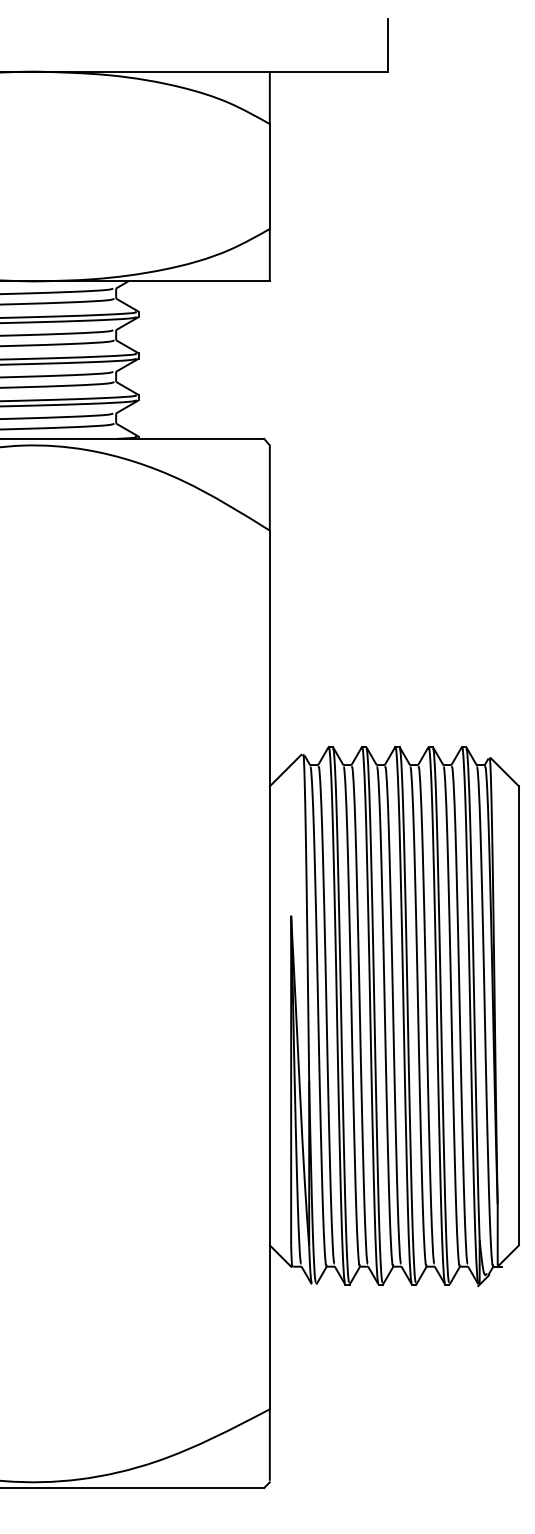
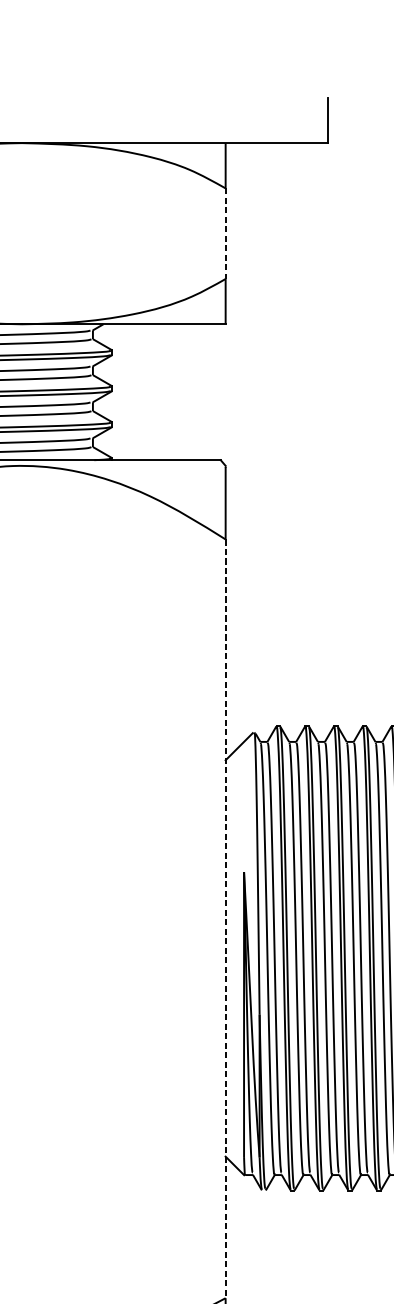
line: (269, 177) -> (225, 234), solid -> dashed
line: (269, 970) -> (225, 919), solid -> dashed

